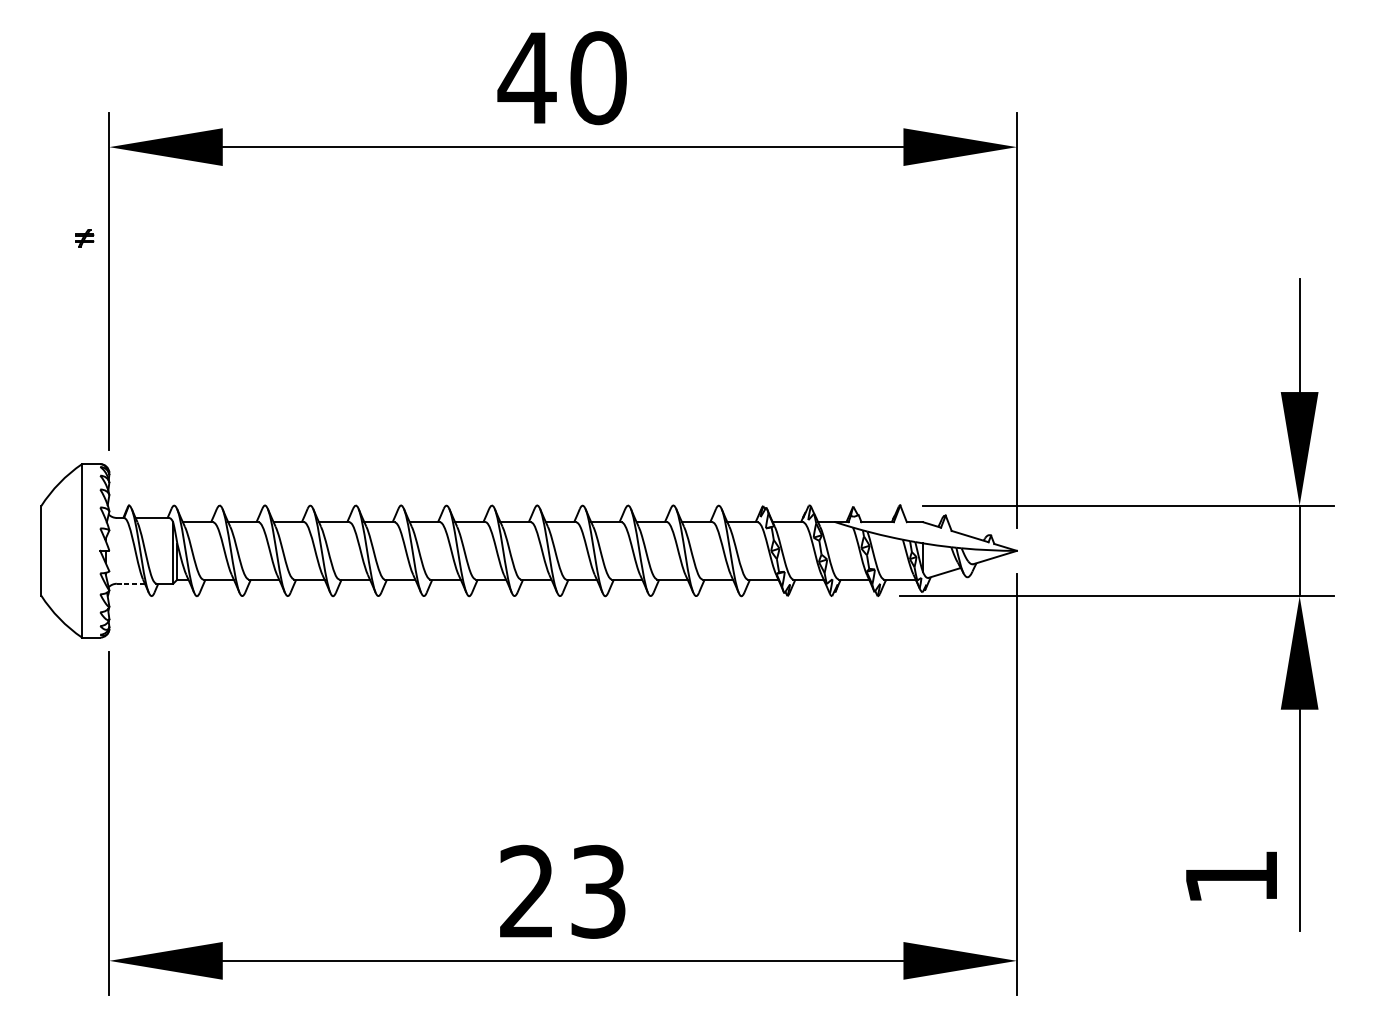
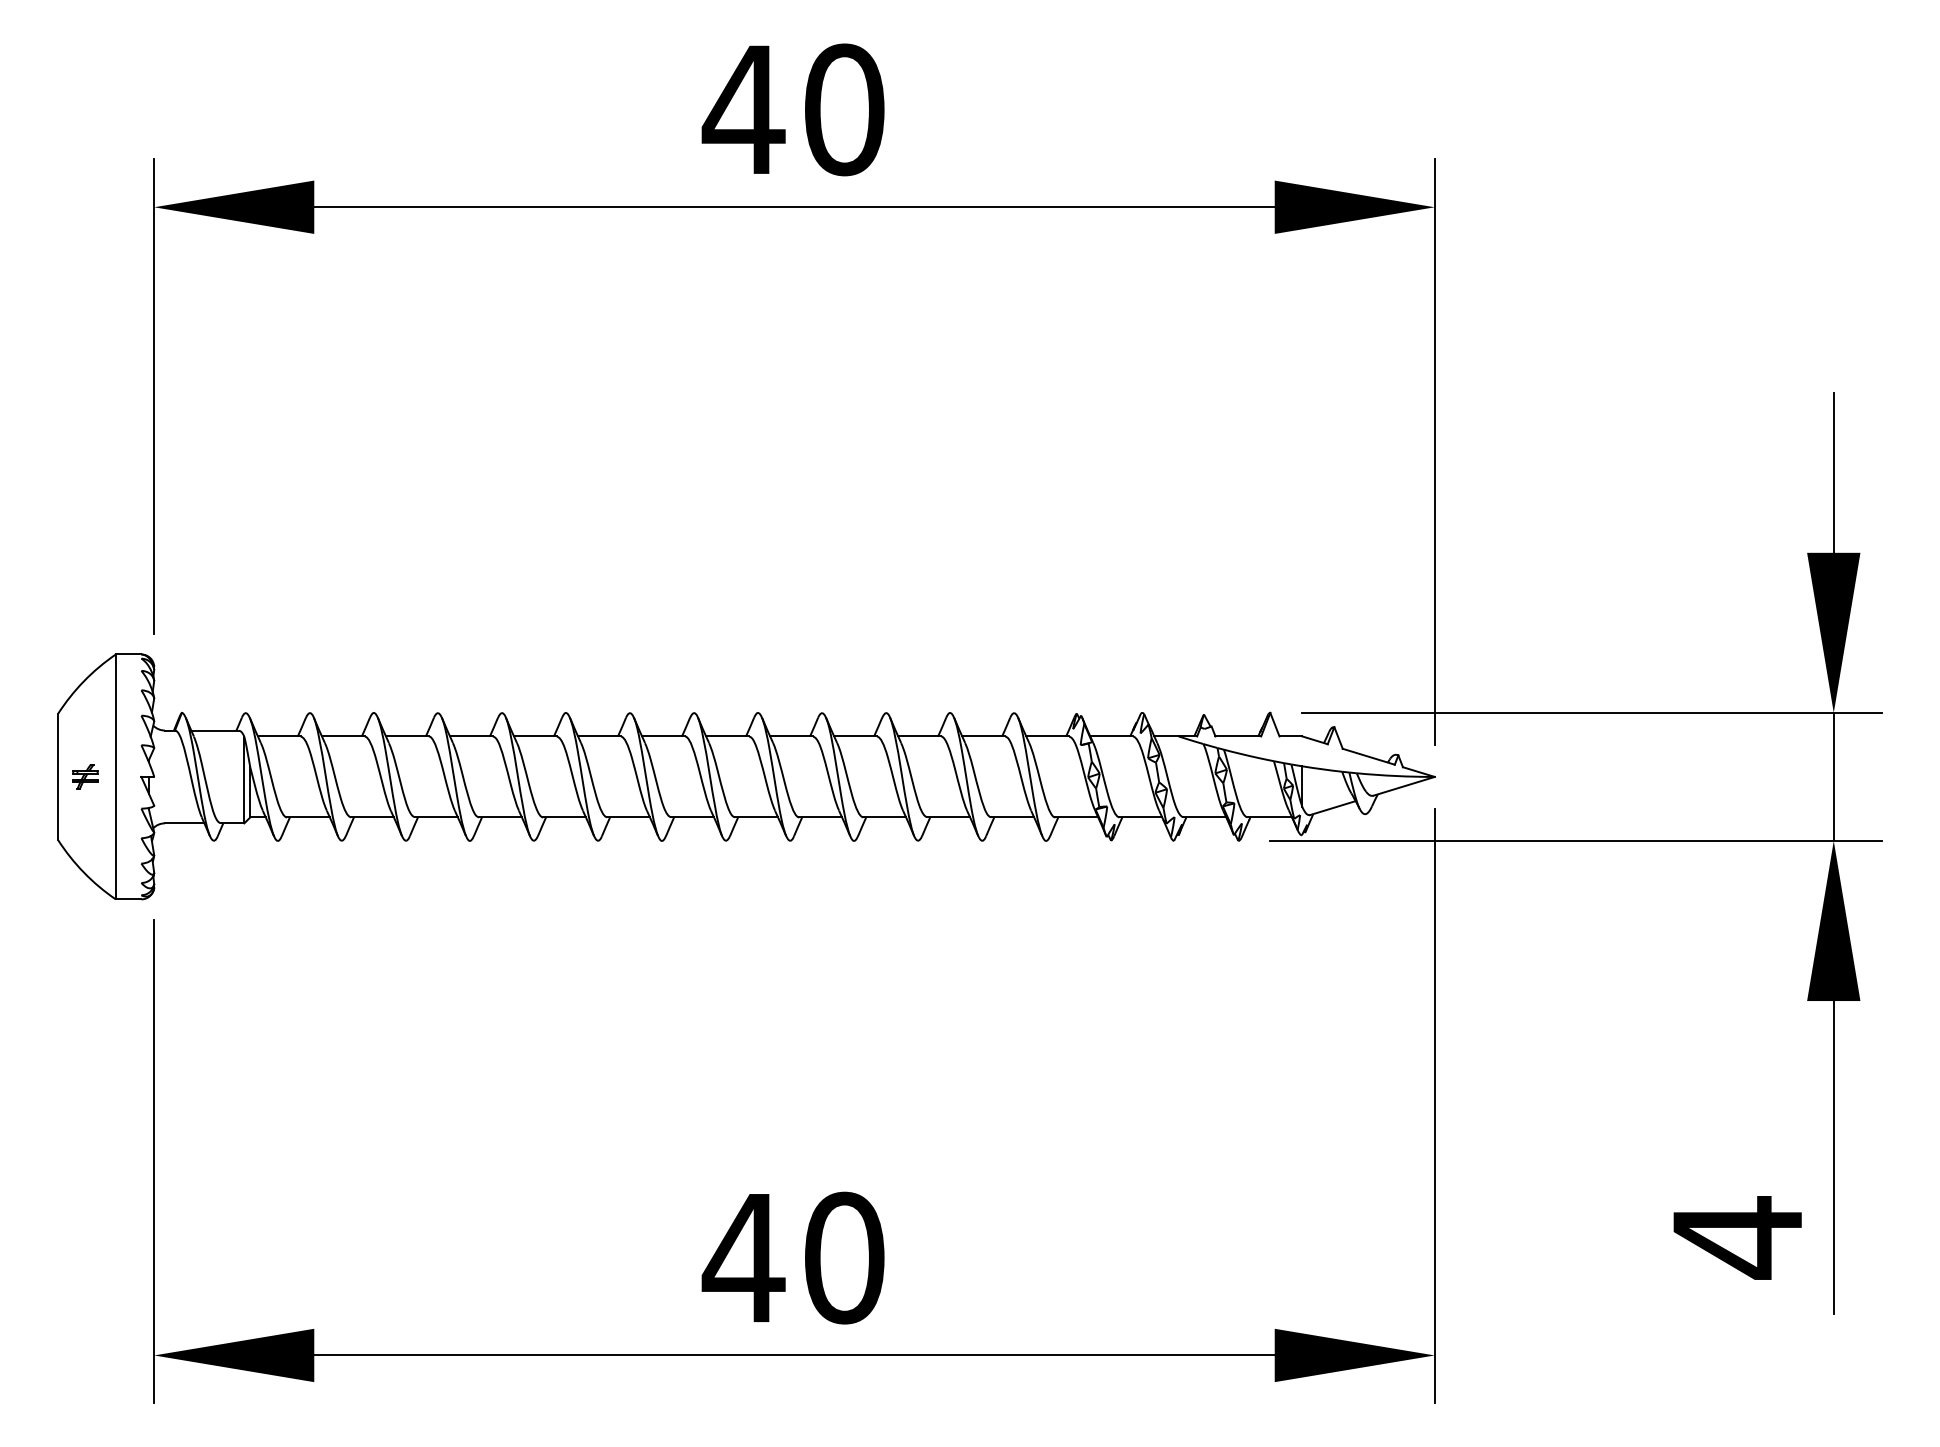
part: (84, 238) -> (85, 776), moved
line: (130, 583) -> (184, 823), dashed -> solid
text: (1231, 877) -> (1737, 1237), 1 -> 4
text: (561, 891) -> (792, 1257), 23 -> 40

